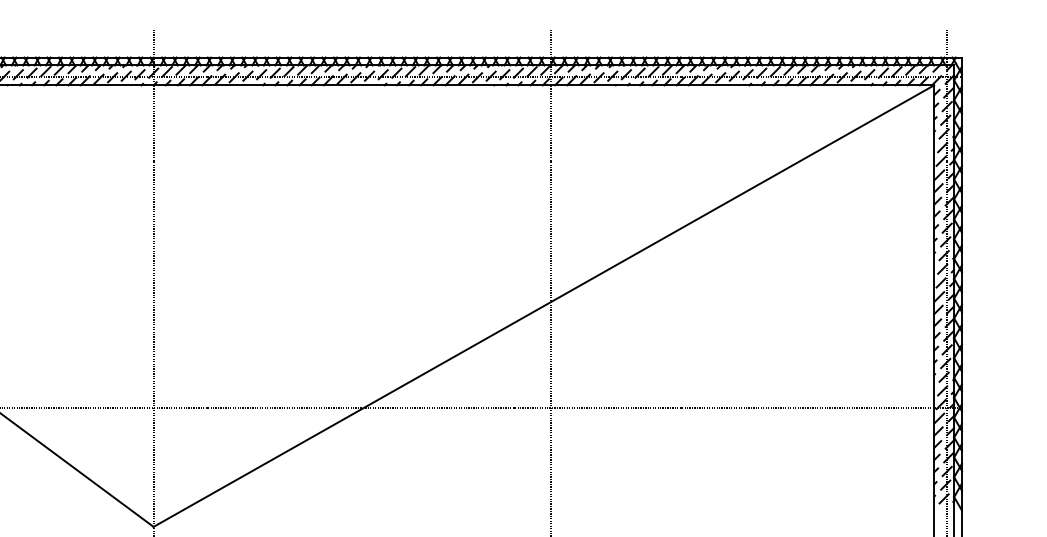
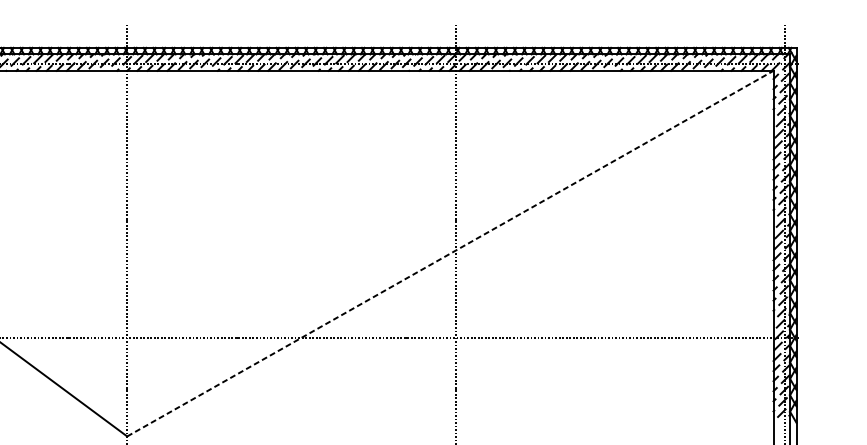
line: (544, 305) -> (450, 253), solid -> dashed

